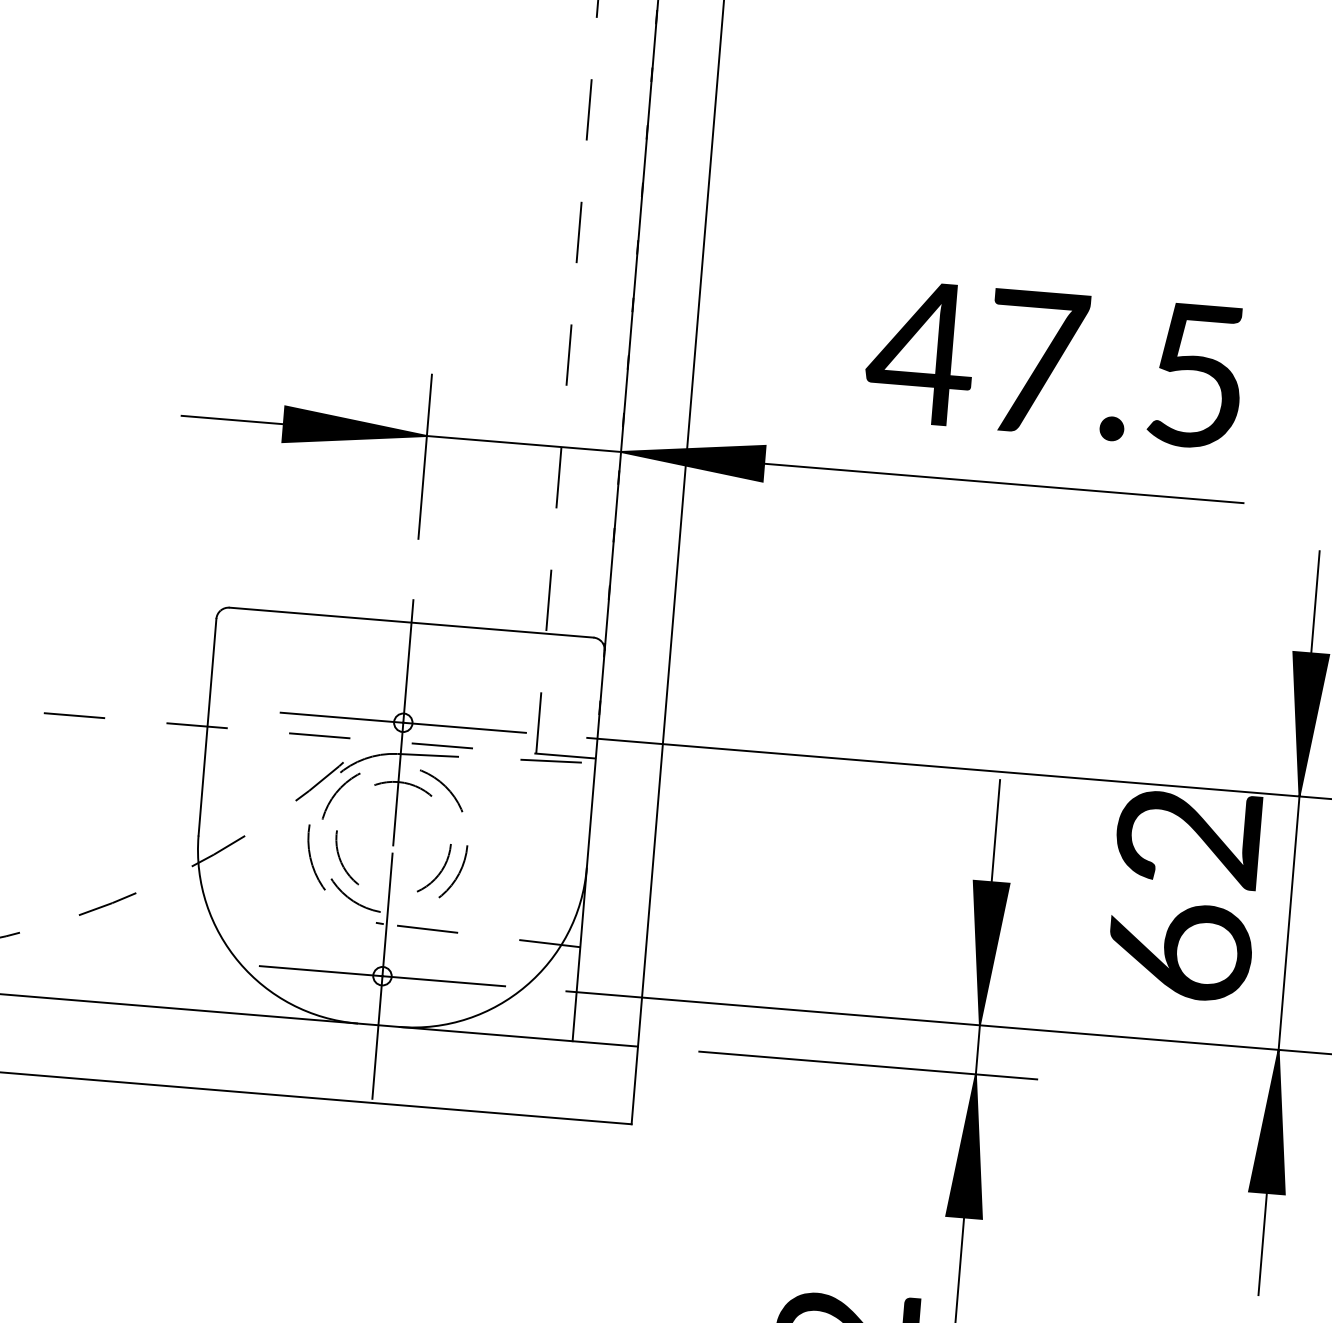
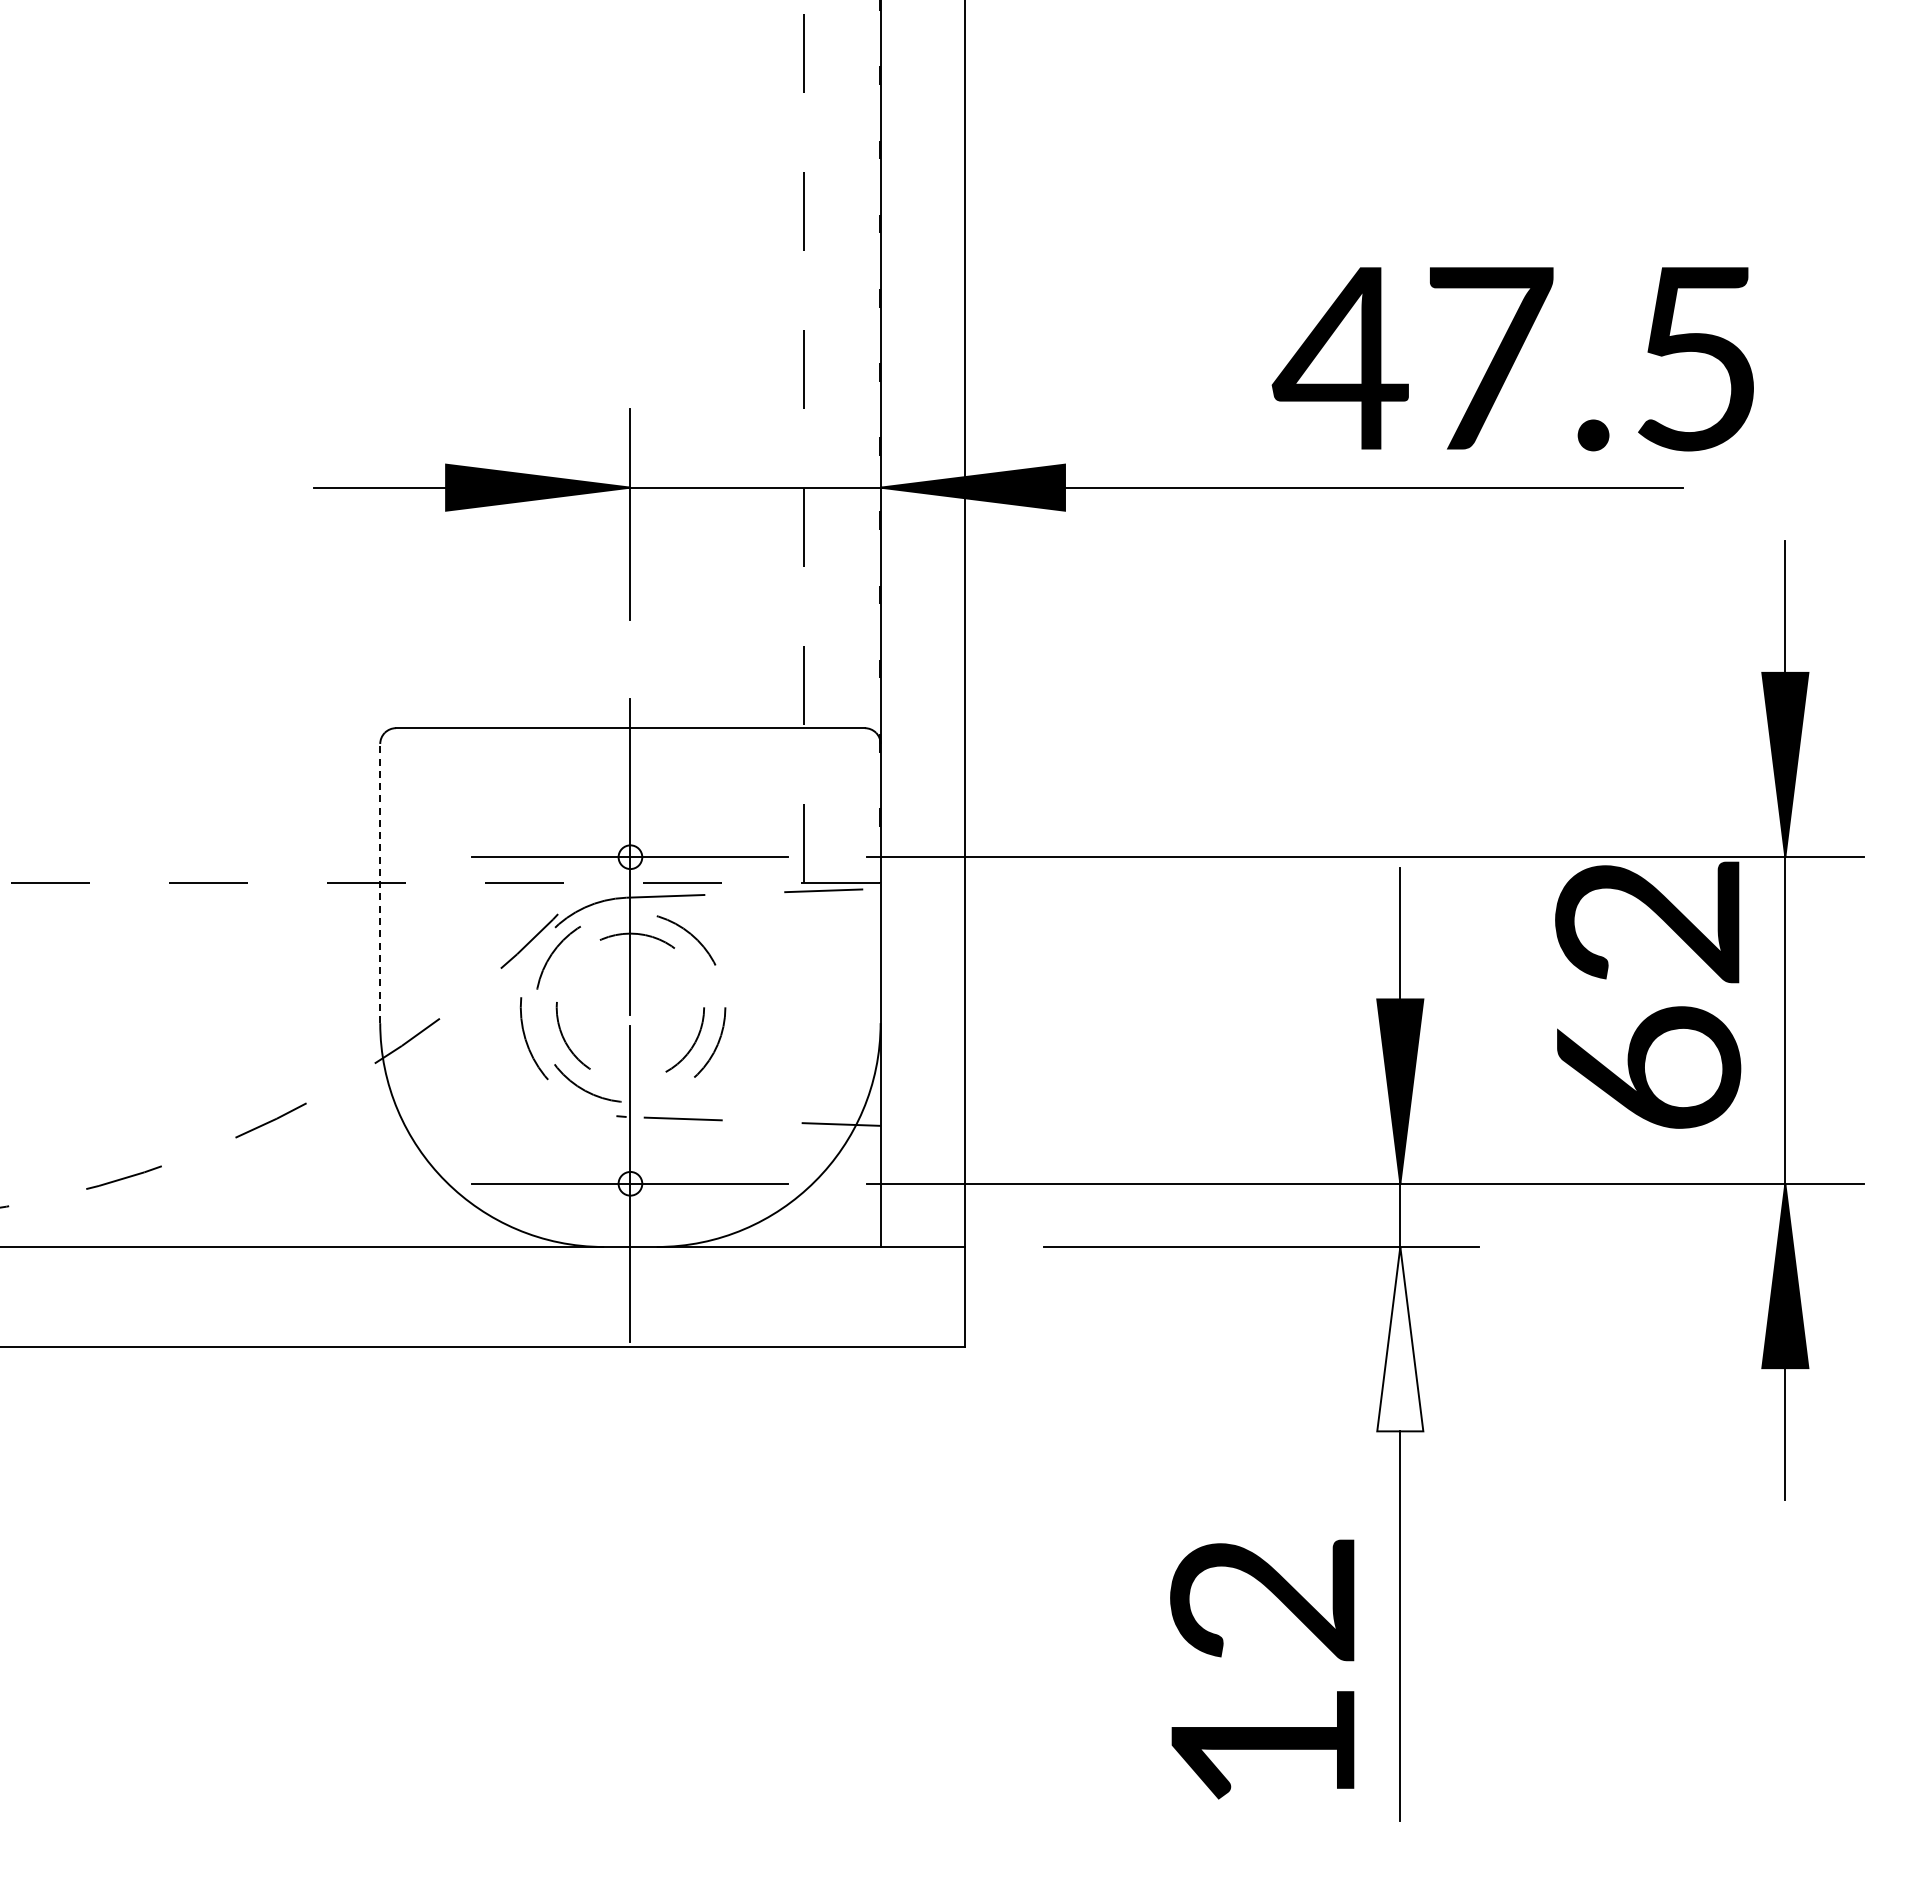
text: (1053, 364) -> (1512, 359), moved
line: (207, 727) -> (380, 883), solid -> dashed
fill: (970, 1146) -> (1400, 1339), removed

